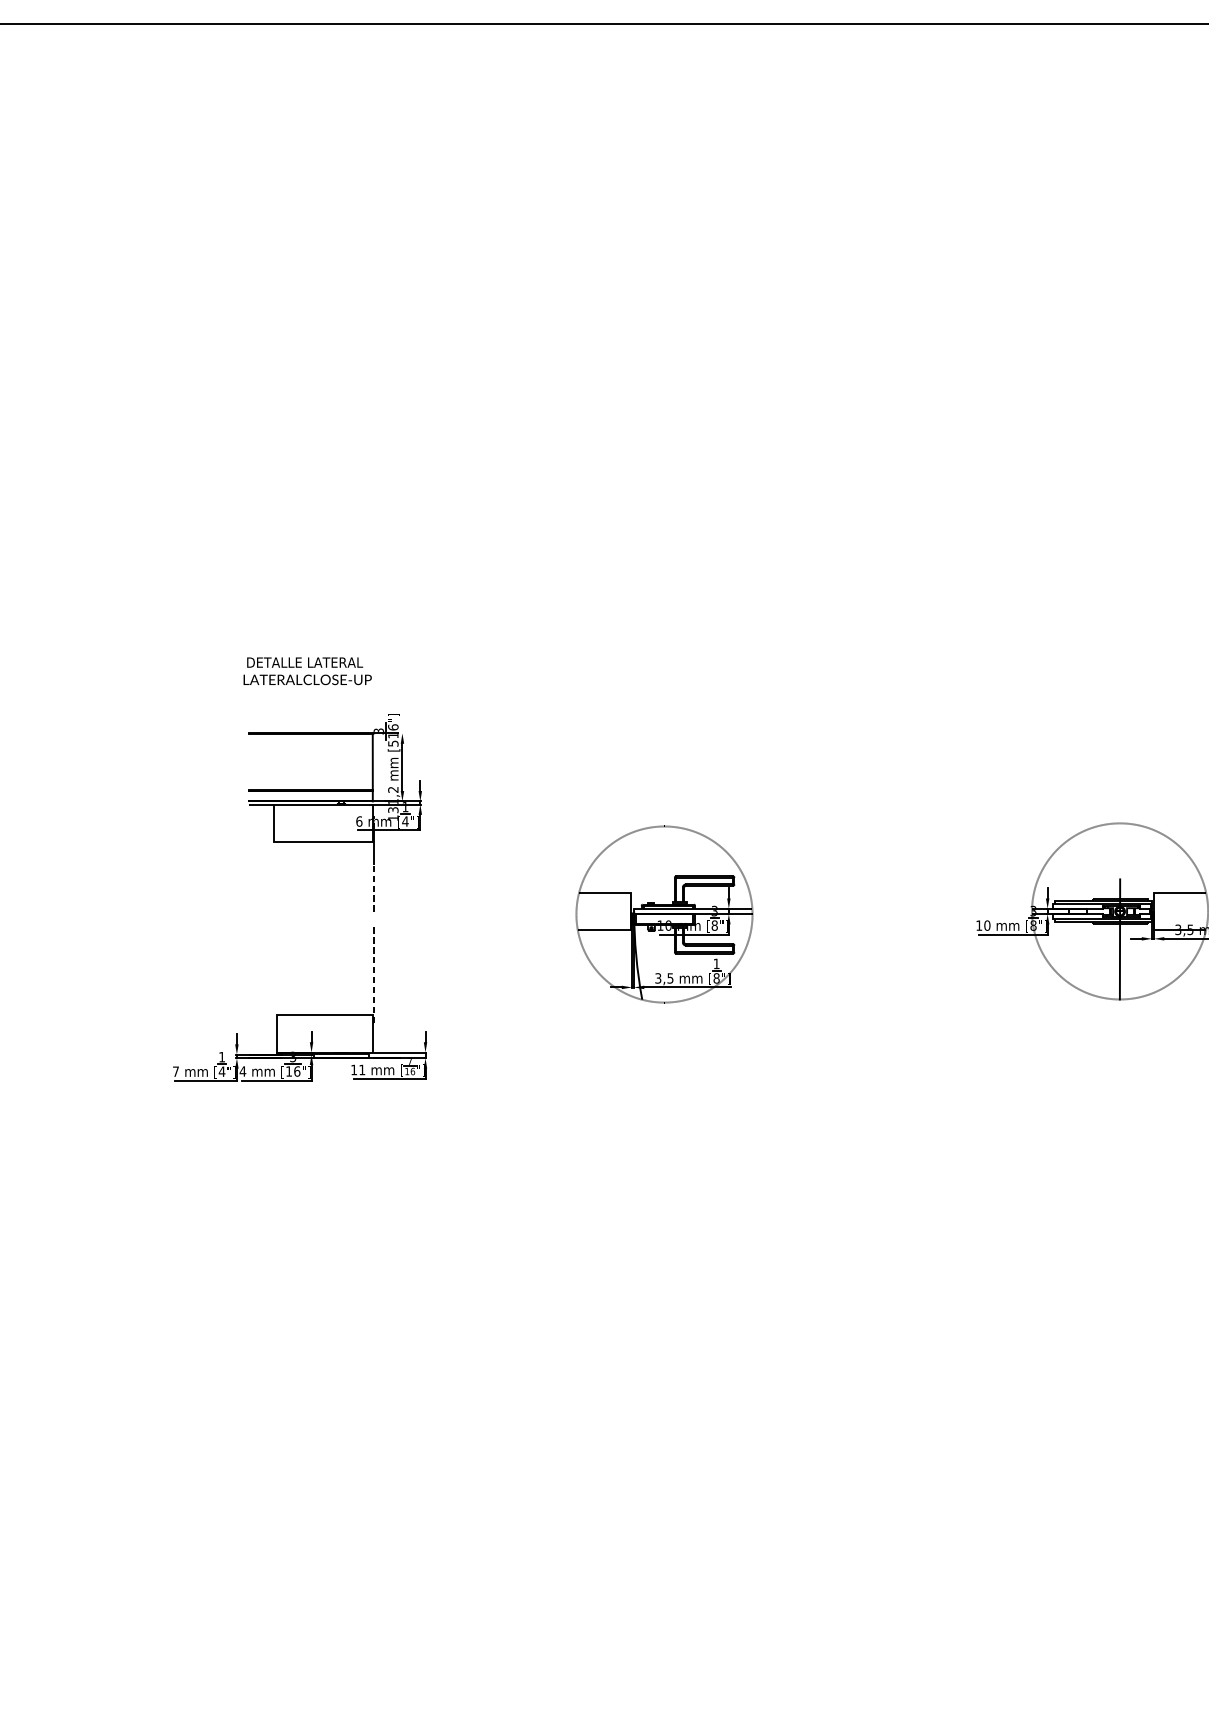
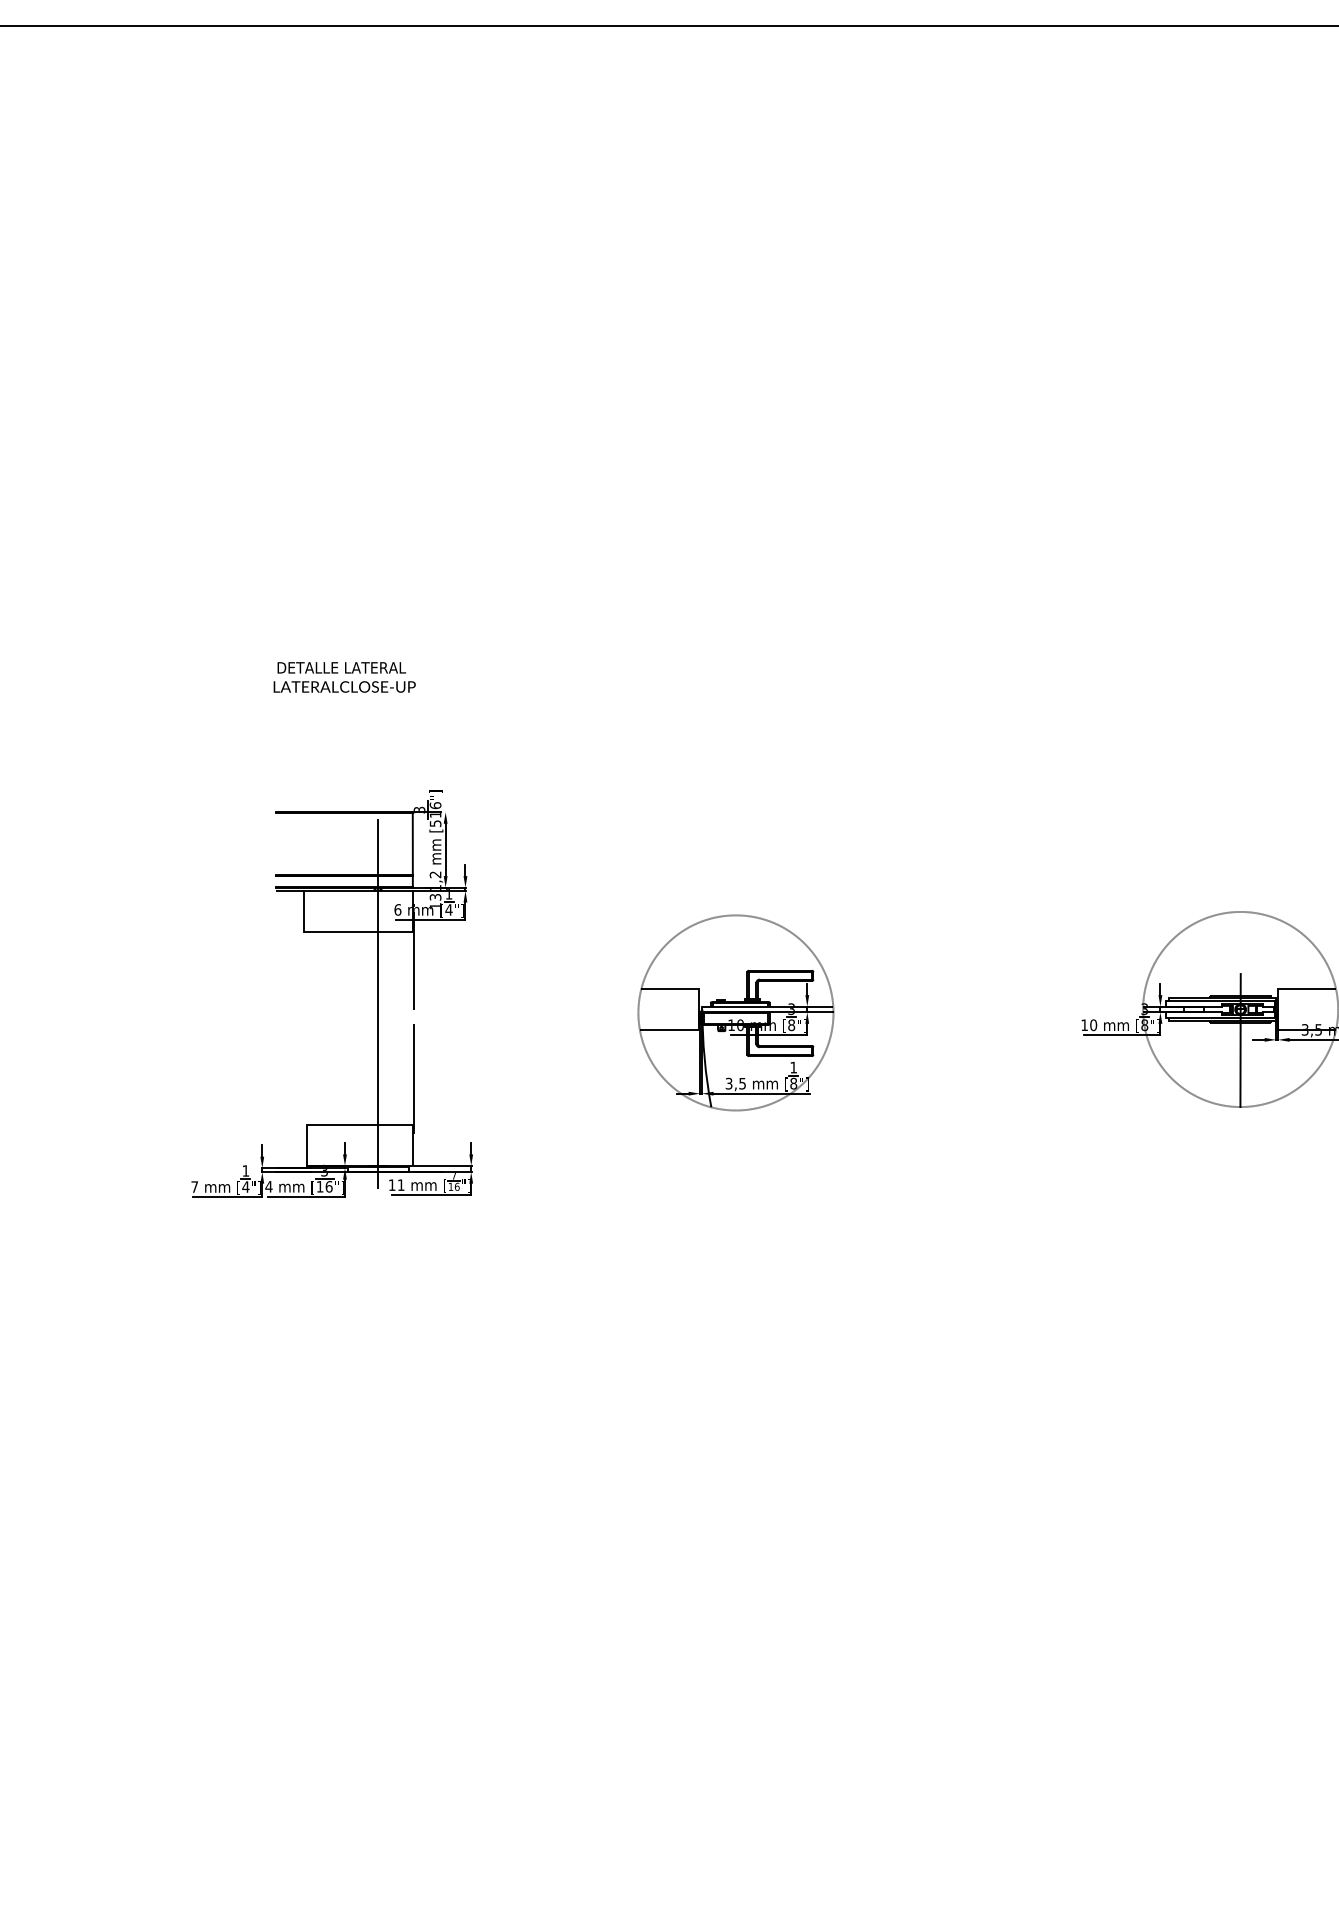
text: (307, 671) -> (344, 677), moved
line: (373, 887) -> (413, 983), dashed -> solid
line: (341, 906) -> (378, 1003), added
line: (373, 974) -> (413, 1079), dashed -> solid

